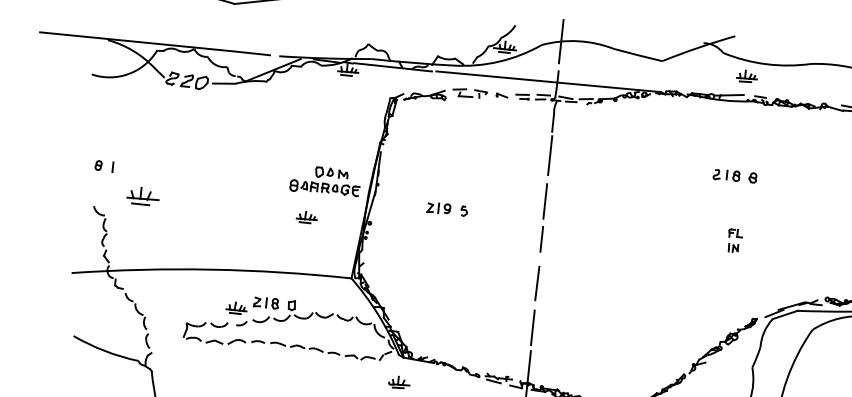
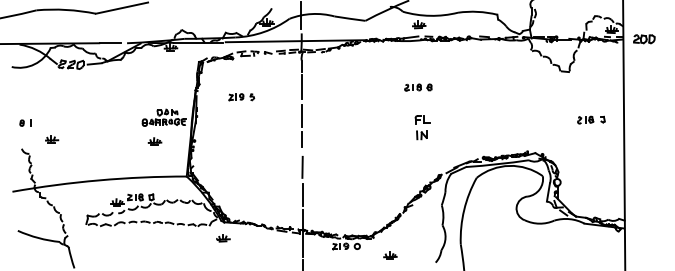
part: (144, 196) -> (52, 139), size x0.62
part: (446, 209) -> (241, 97), moved
part: (734, 240) -> (422, 127), size x1.67

